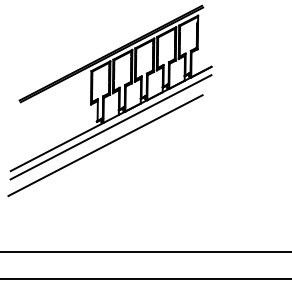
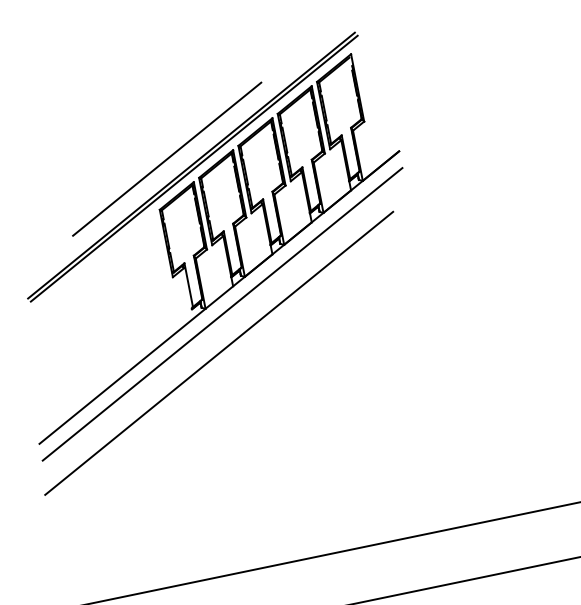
line: (99, 47) -> (166, 158), added

